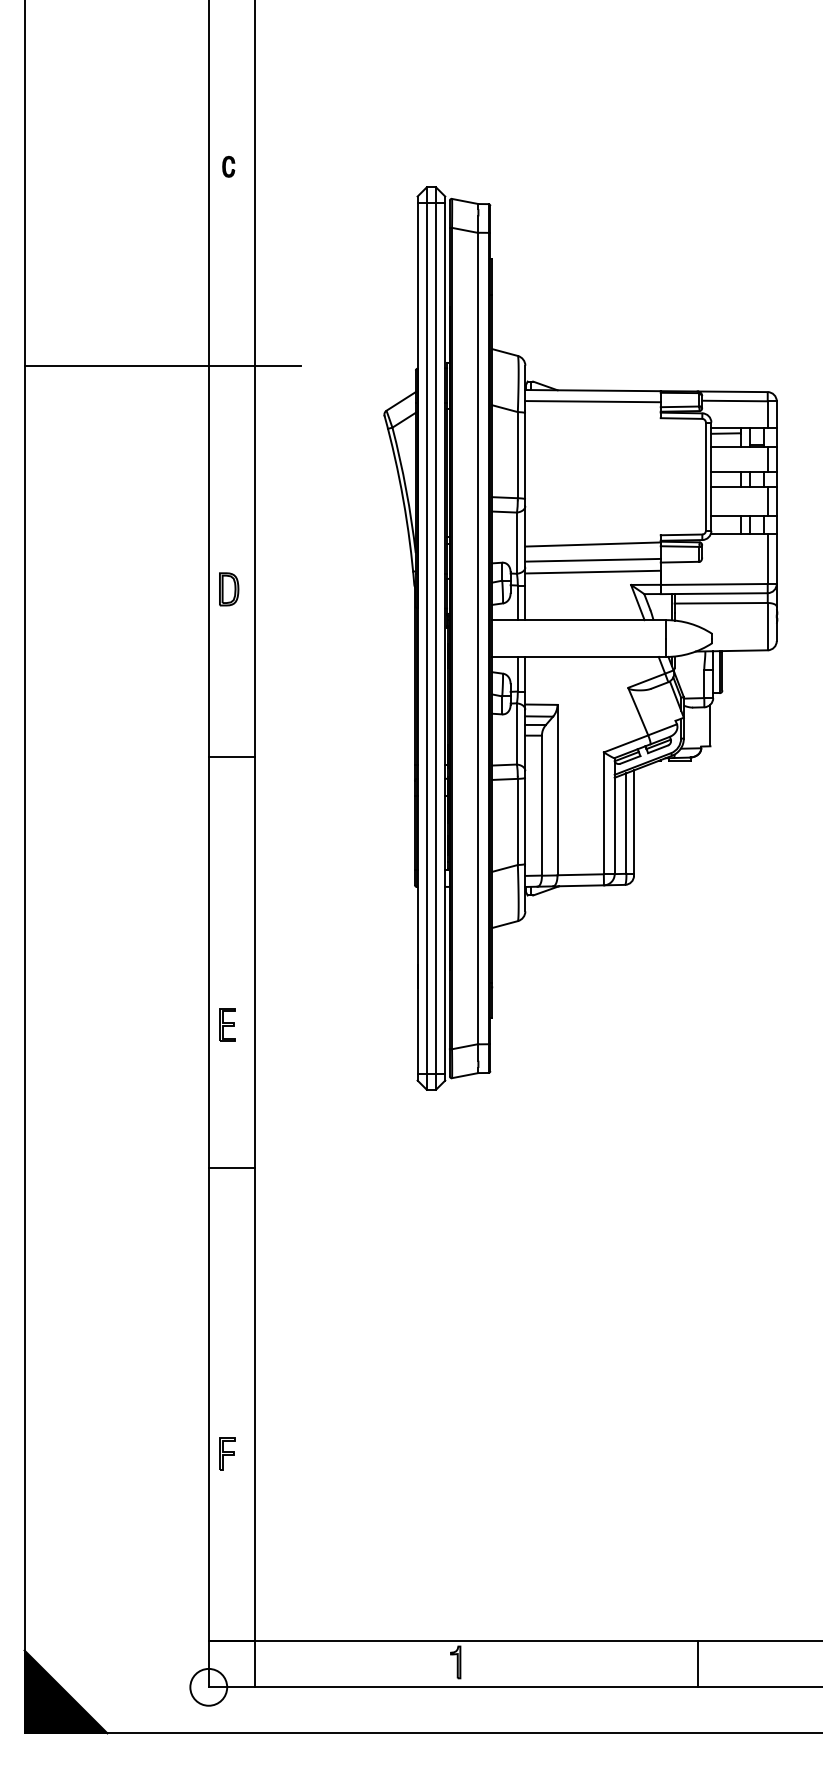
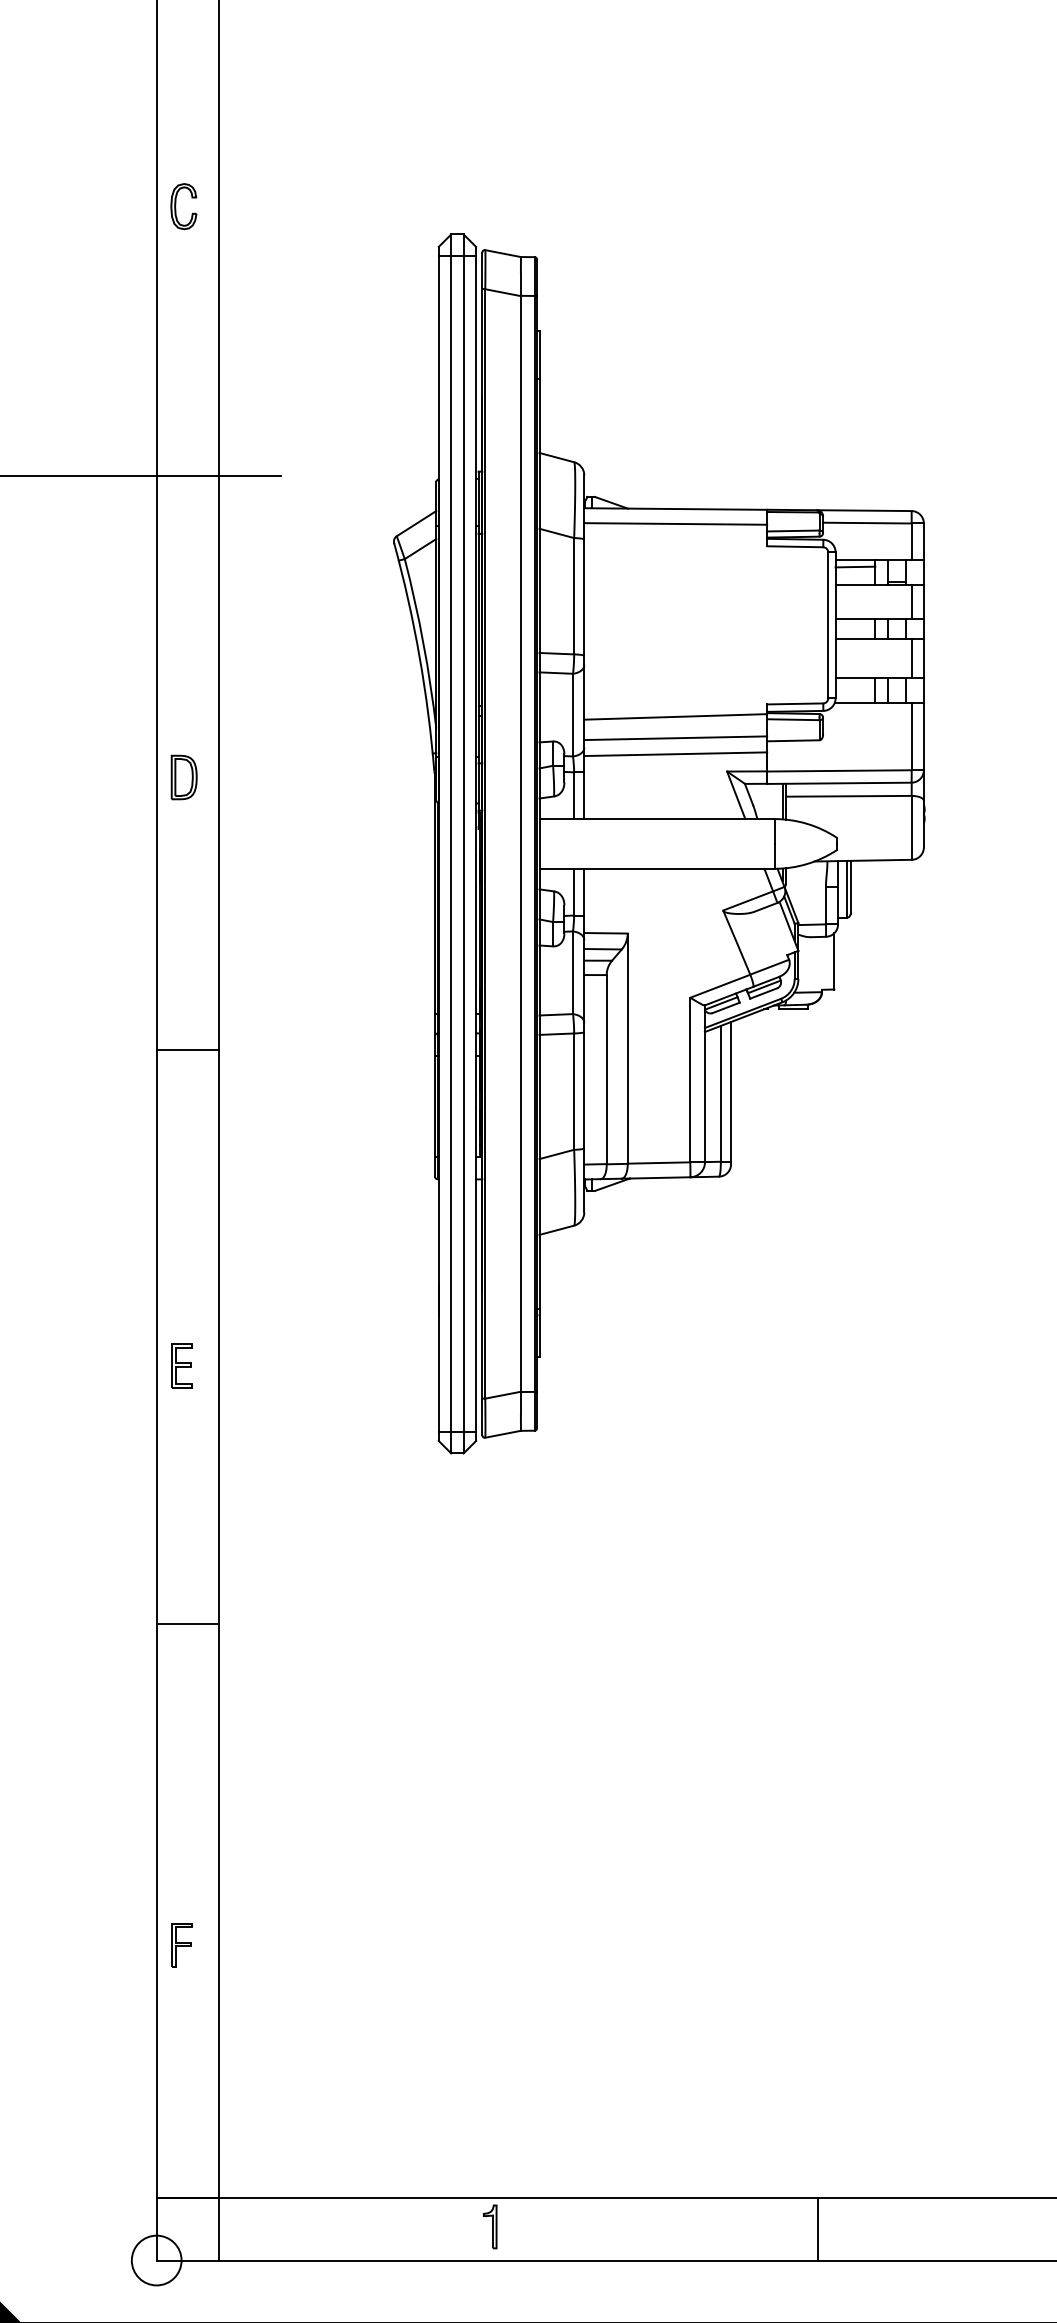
part: (228, 166) -> (183, 206), size x1.67
line: (231, 757) -> (187, 1050), moved
line: (231, 1168) -> (187, 1624), moved

